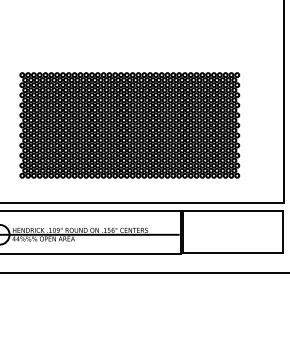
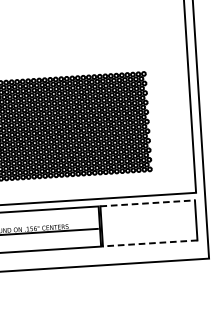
line: (232, 211) -> (147, 203), solid -> dashed
line: (232, 253) -> (150, 243), solid -> dashed

